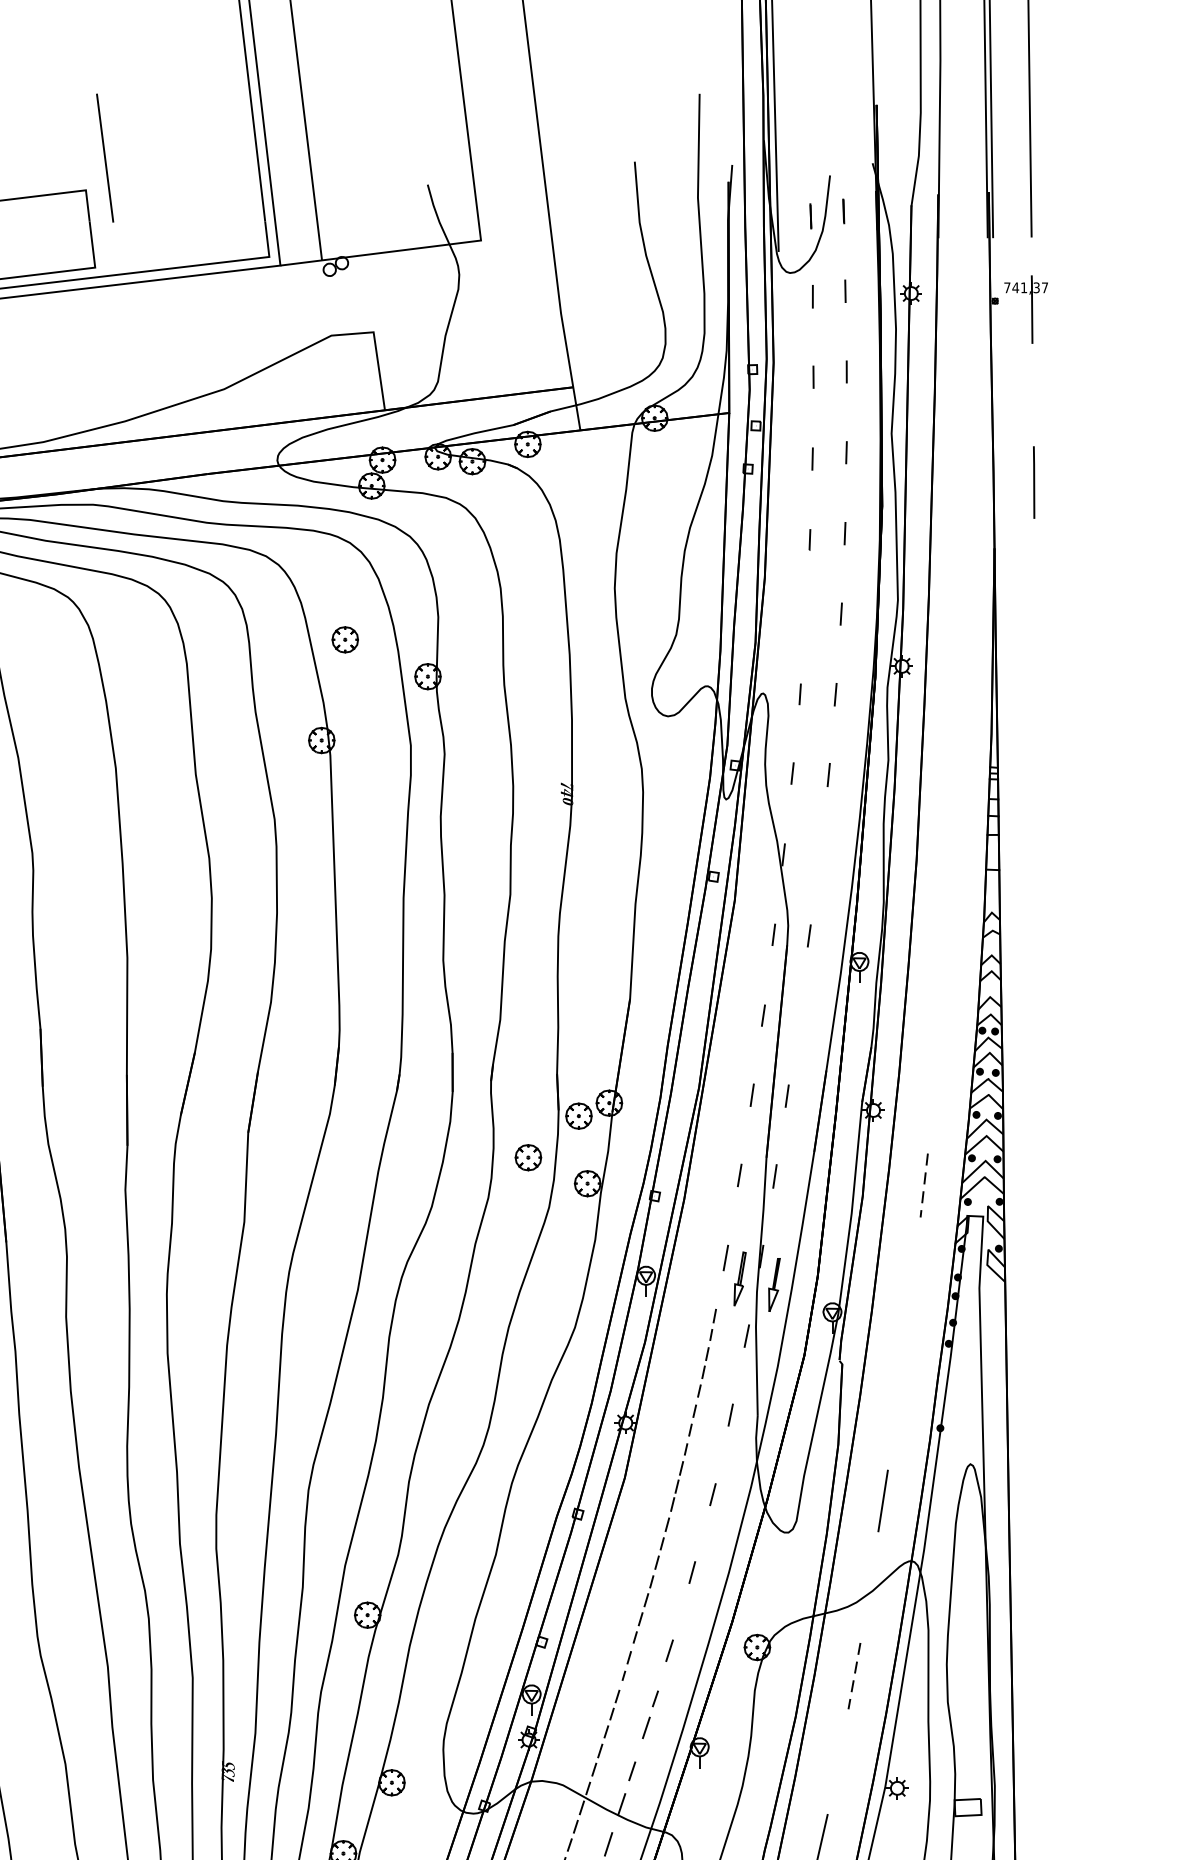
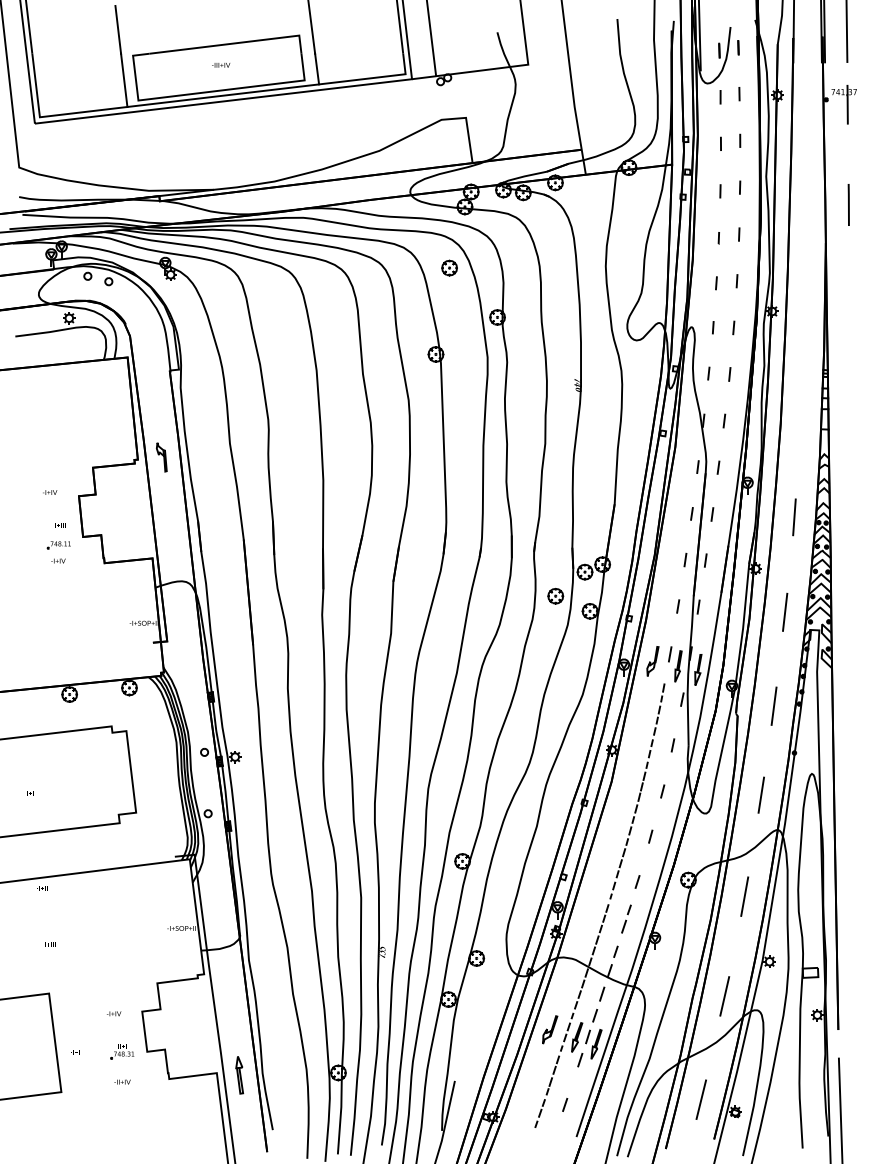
line: (117, 247) -> (317, 68), added
line: (805, 618) -> (716, 283), added
part: (345, 638) -> (449, 267), moved
line: (819, 854) -> (724, 420), added
line: (798, 1016) -> (712, 514), added
line: (940, 1021) -> (794, 517), added
line: (924, 1185) -> (785, 612), dashed -> solid
part: (695, 1270) -> (652, 661), added
line: (904, 1346) -> (773, 705), added
line: (854, 1675) -> (744, 896), dashed -> solid

